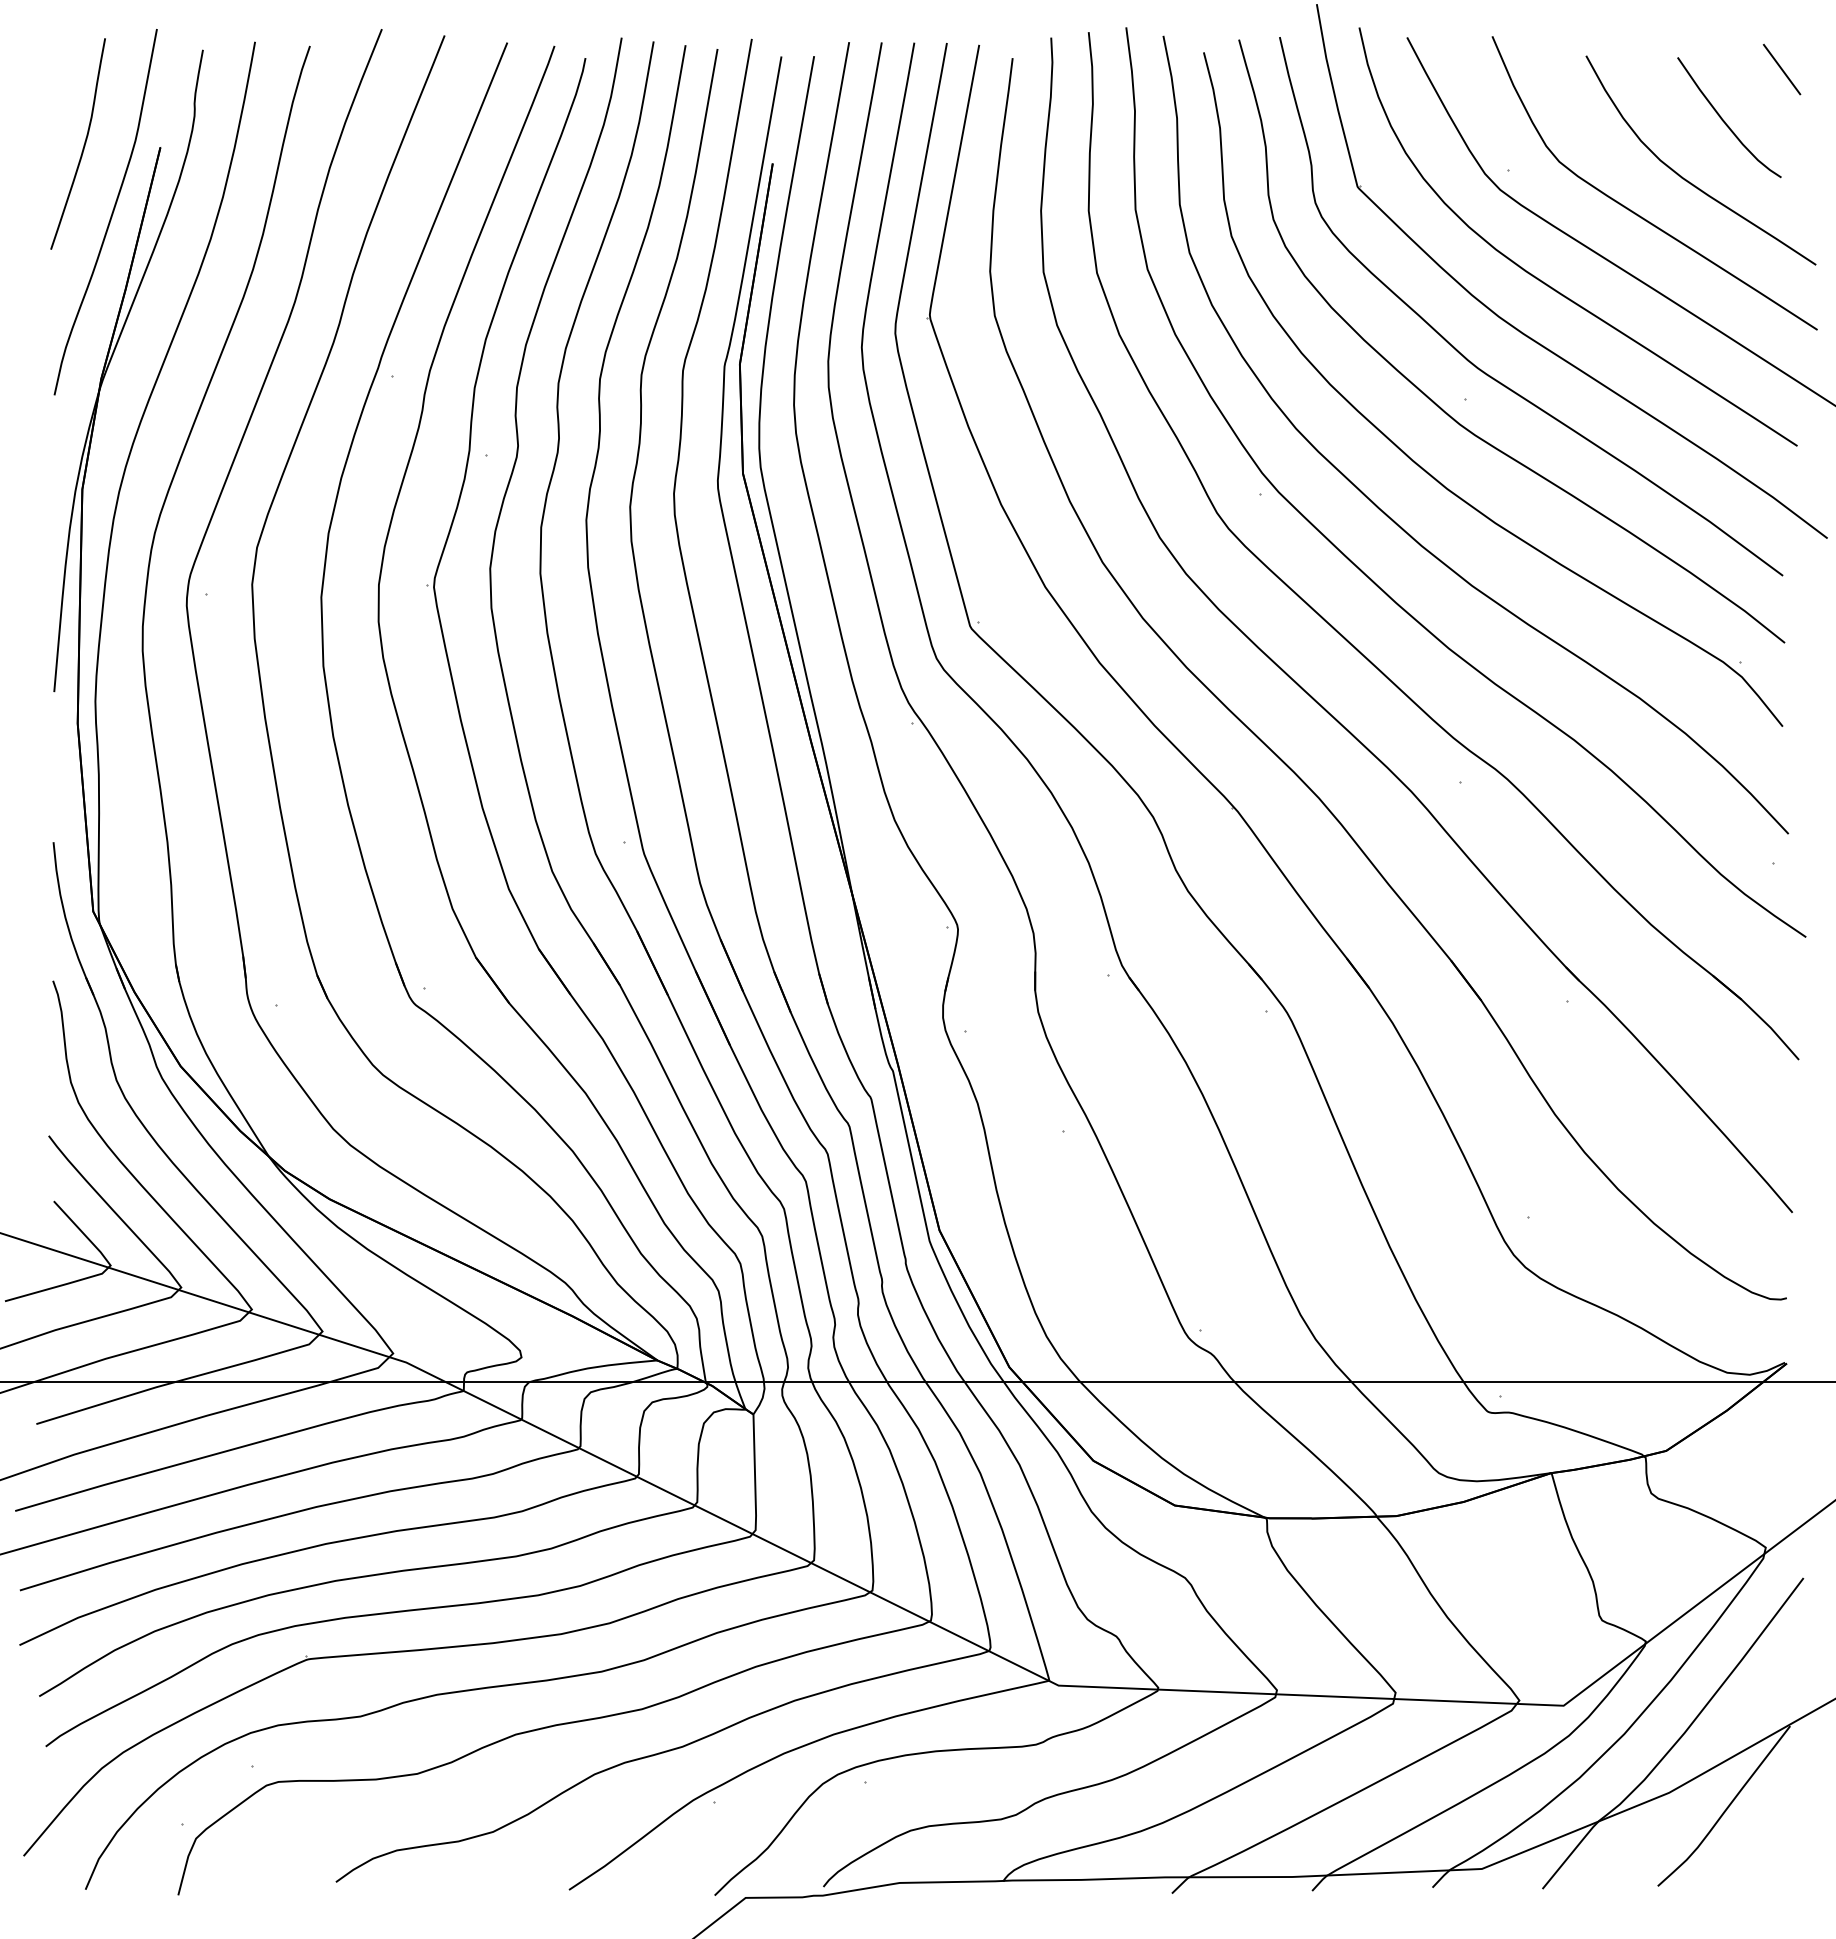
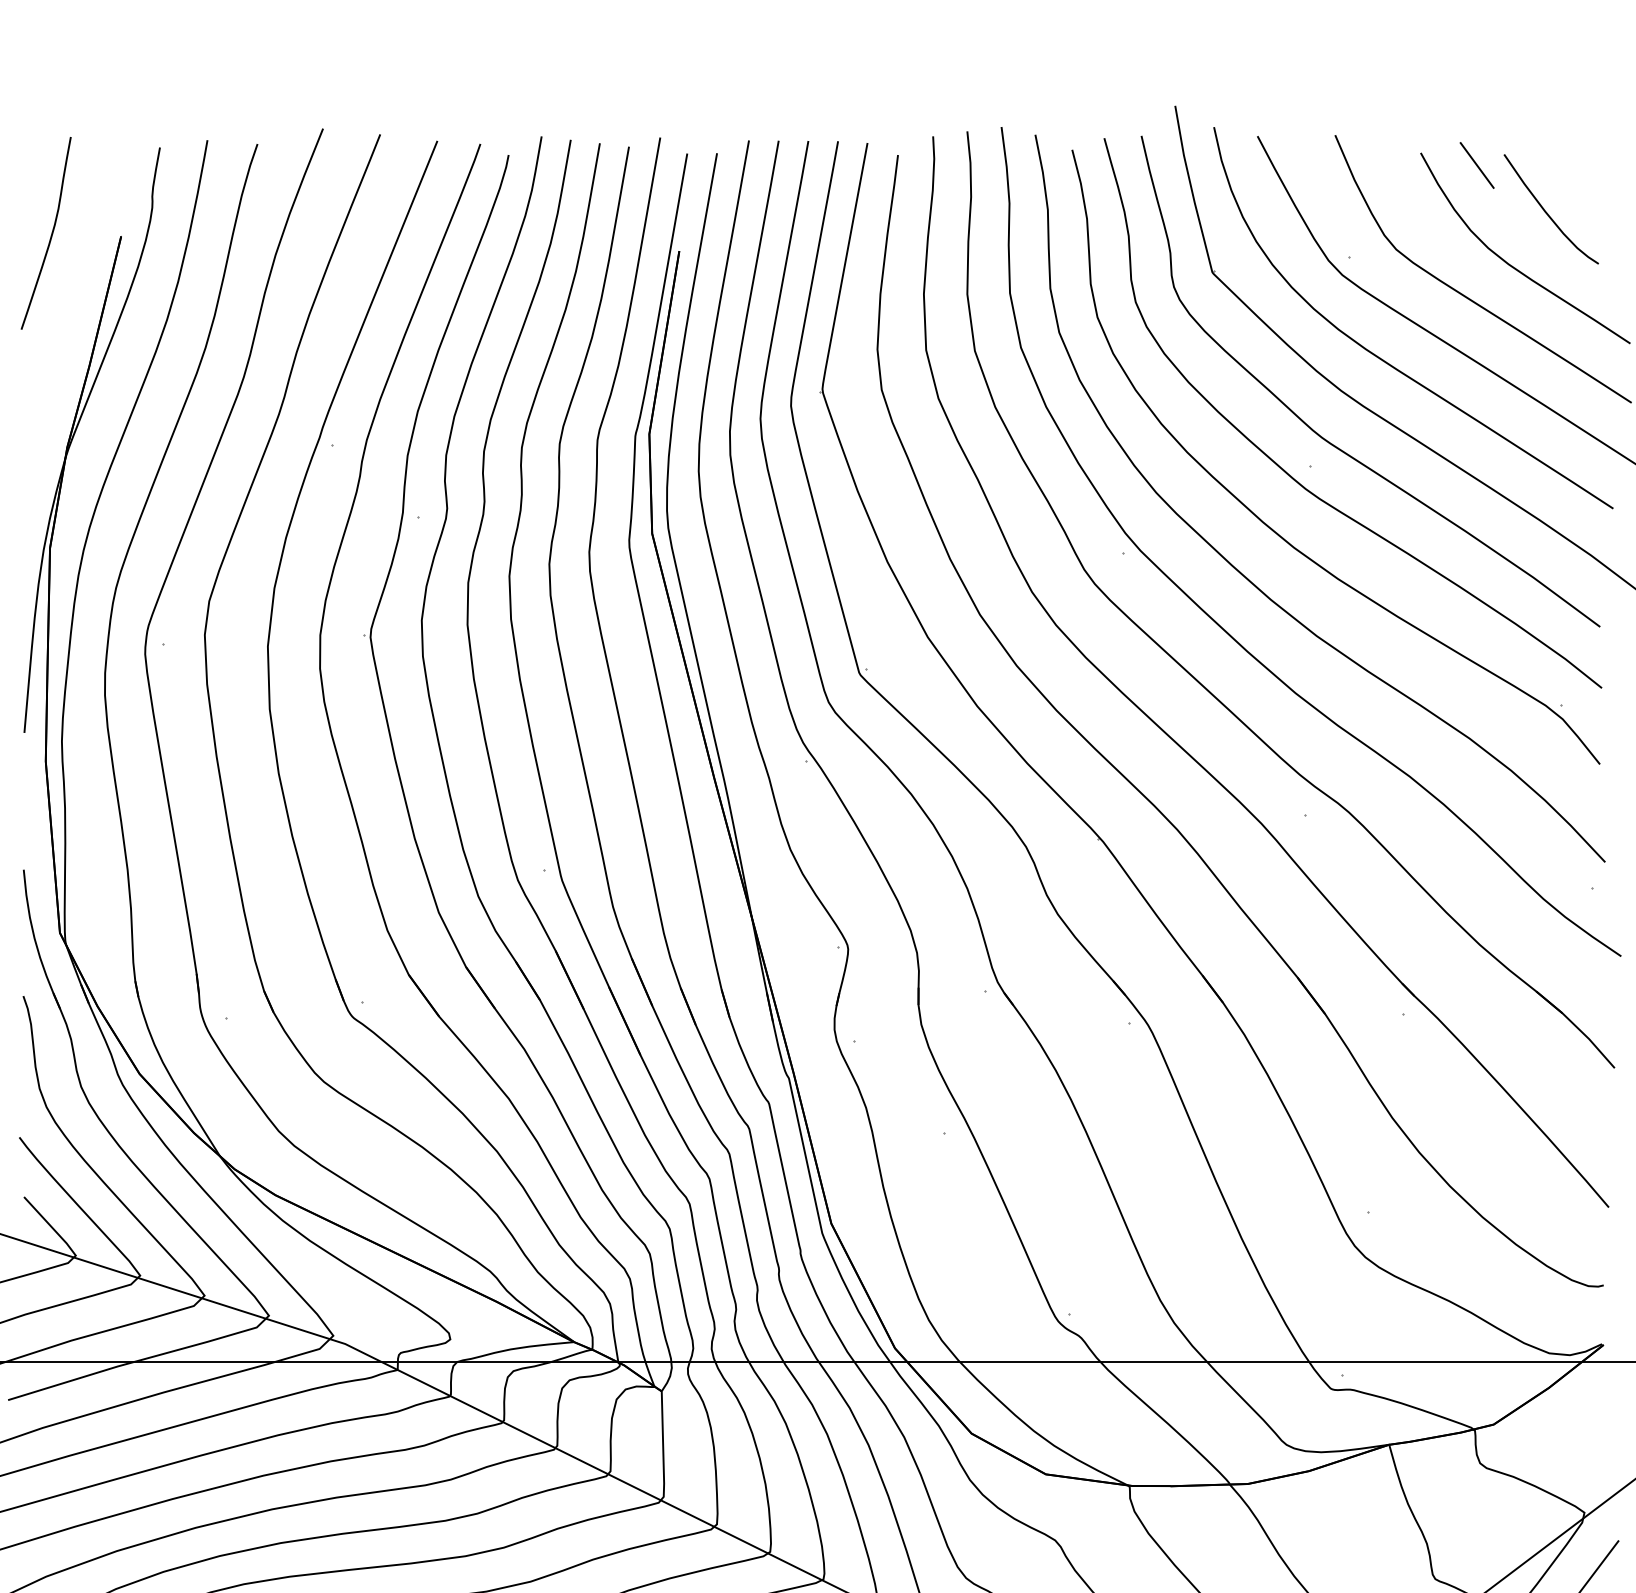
line: (1781, 69) -> (1476, 165), moved
curve: (111, 213) -> (76, 296), removed

